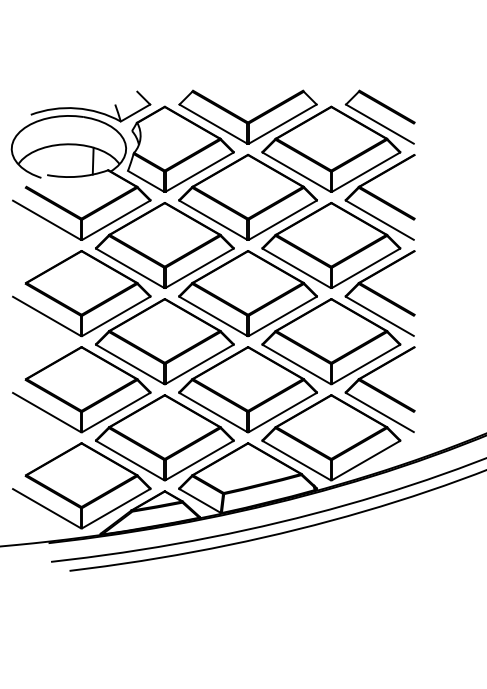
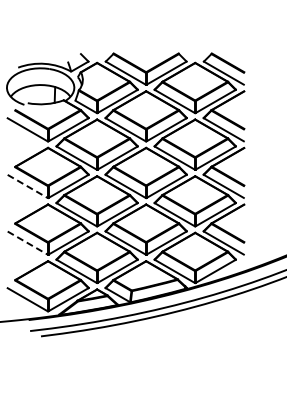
line: (48, 316) -> (28, 186), solid -> dashed
line: (48, 413) -> (28, 243), solid -> dashed

